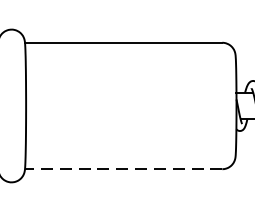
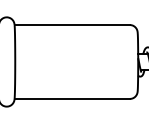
line: (124, 168) -> (72, 98), dashed -> solid

